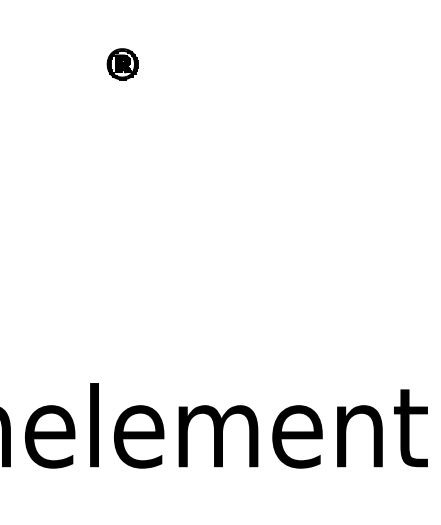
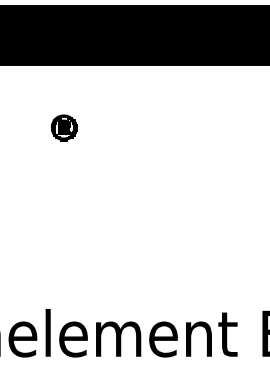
part: (123, 63) -> (64, 127), size x1.43

